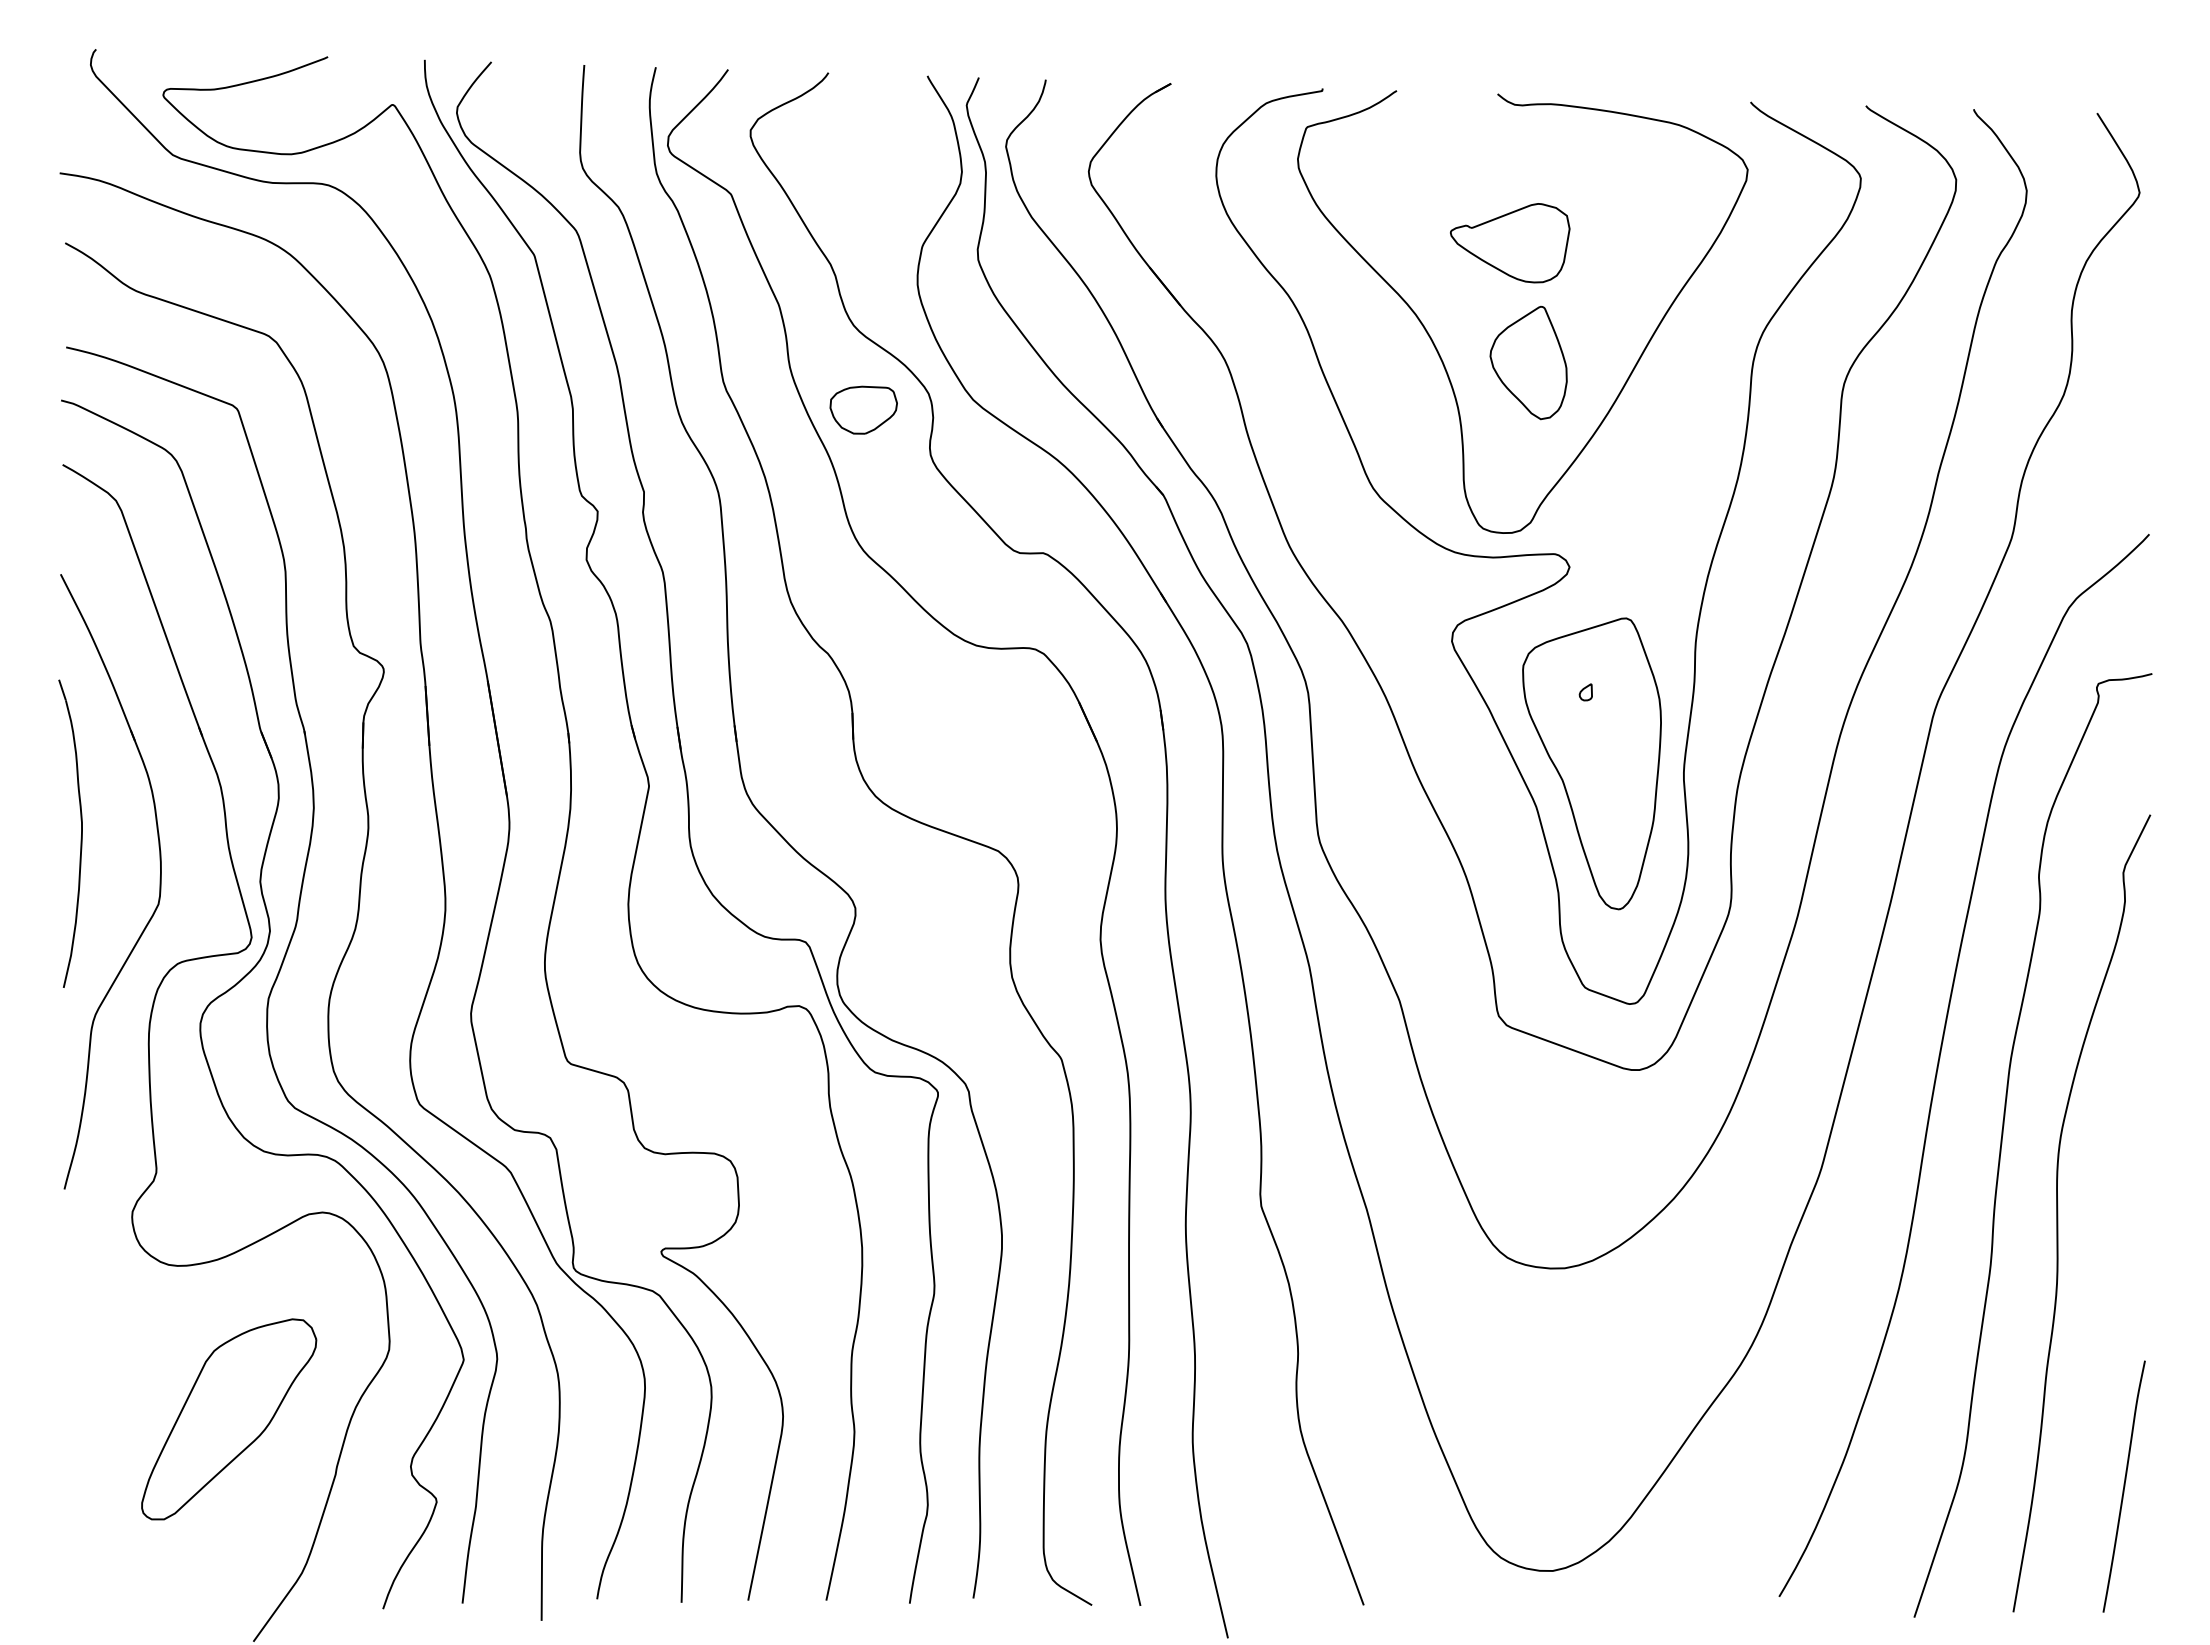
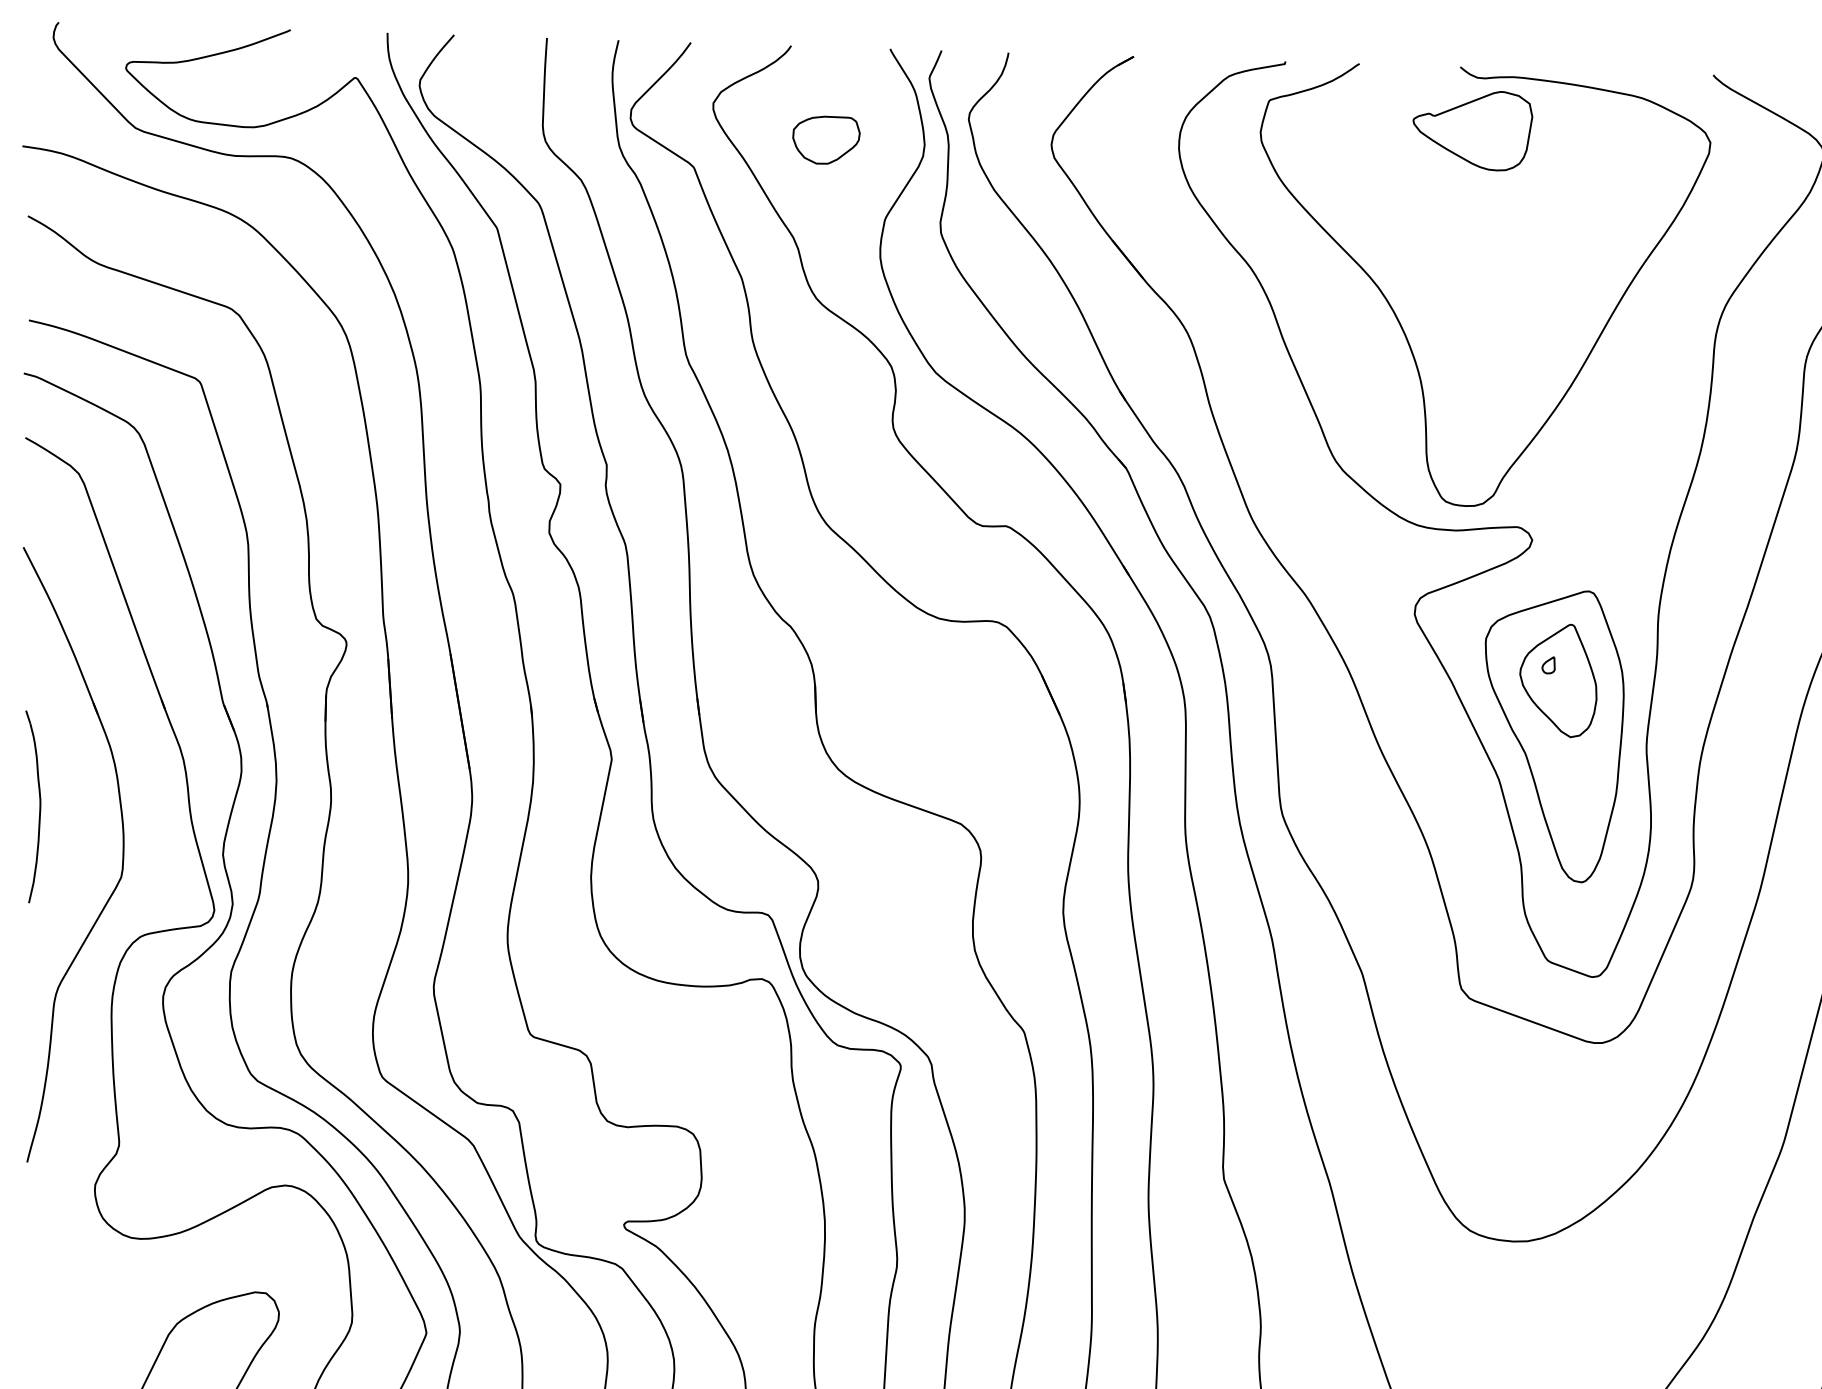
part: (1510, 243) -> (1473, 131), moved
part: (1528, 363) -> (1558, 681), moved
part: (863, 409) -> (826, 139), moved
part: (70, 833) -> (33, 806), size x0.62

